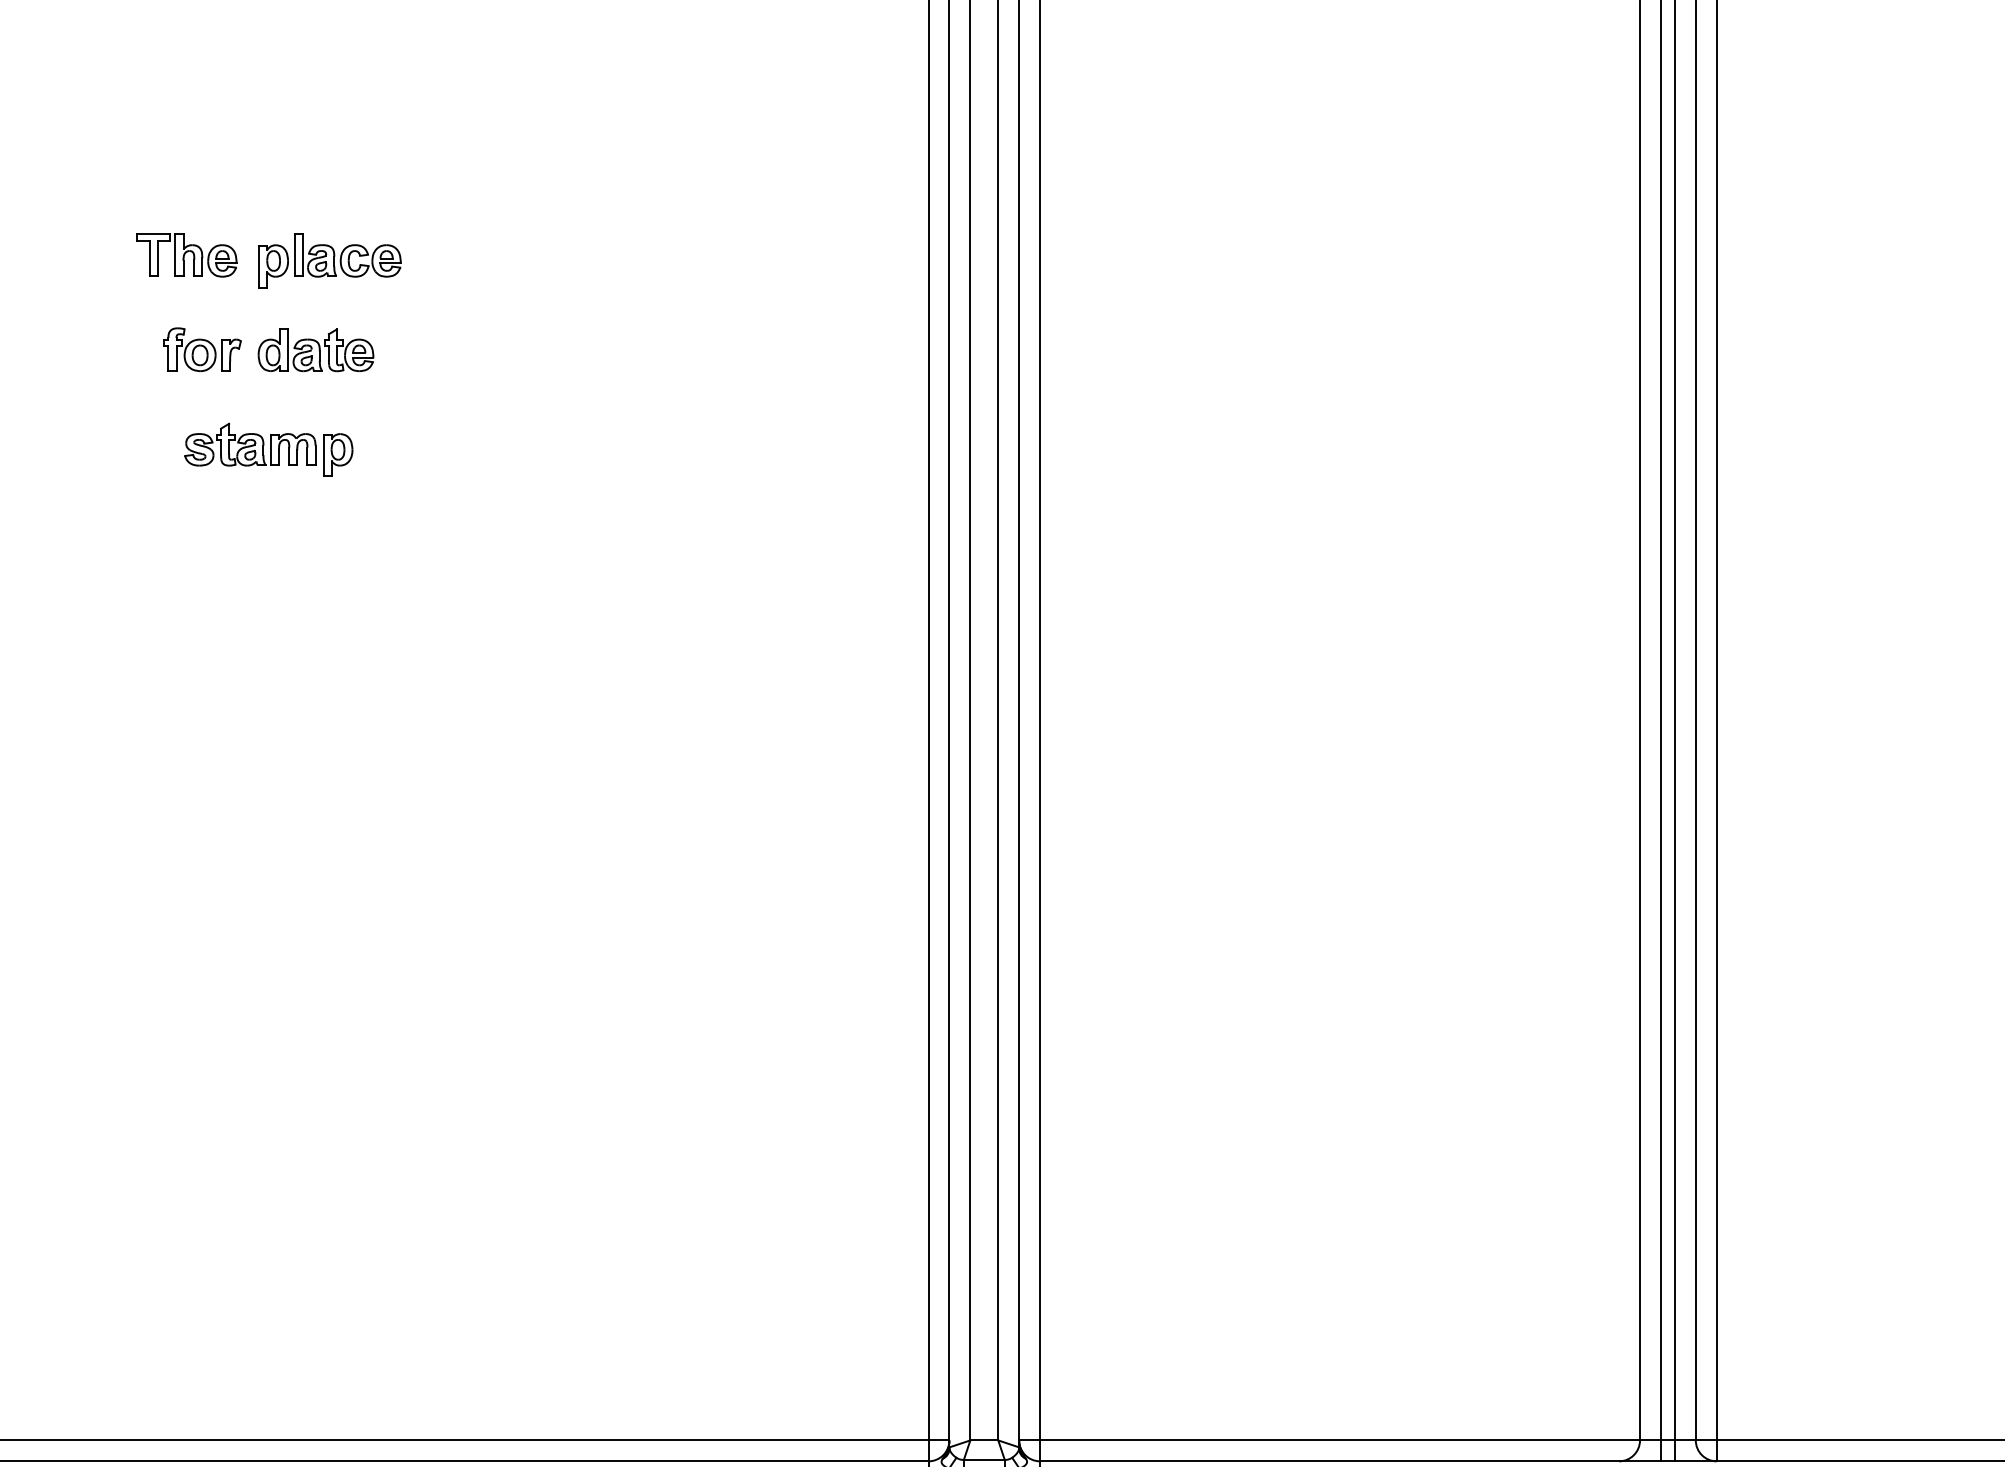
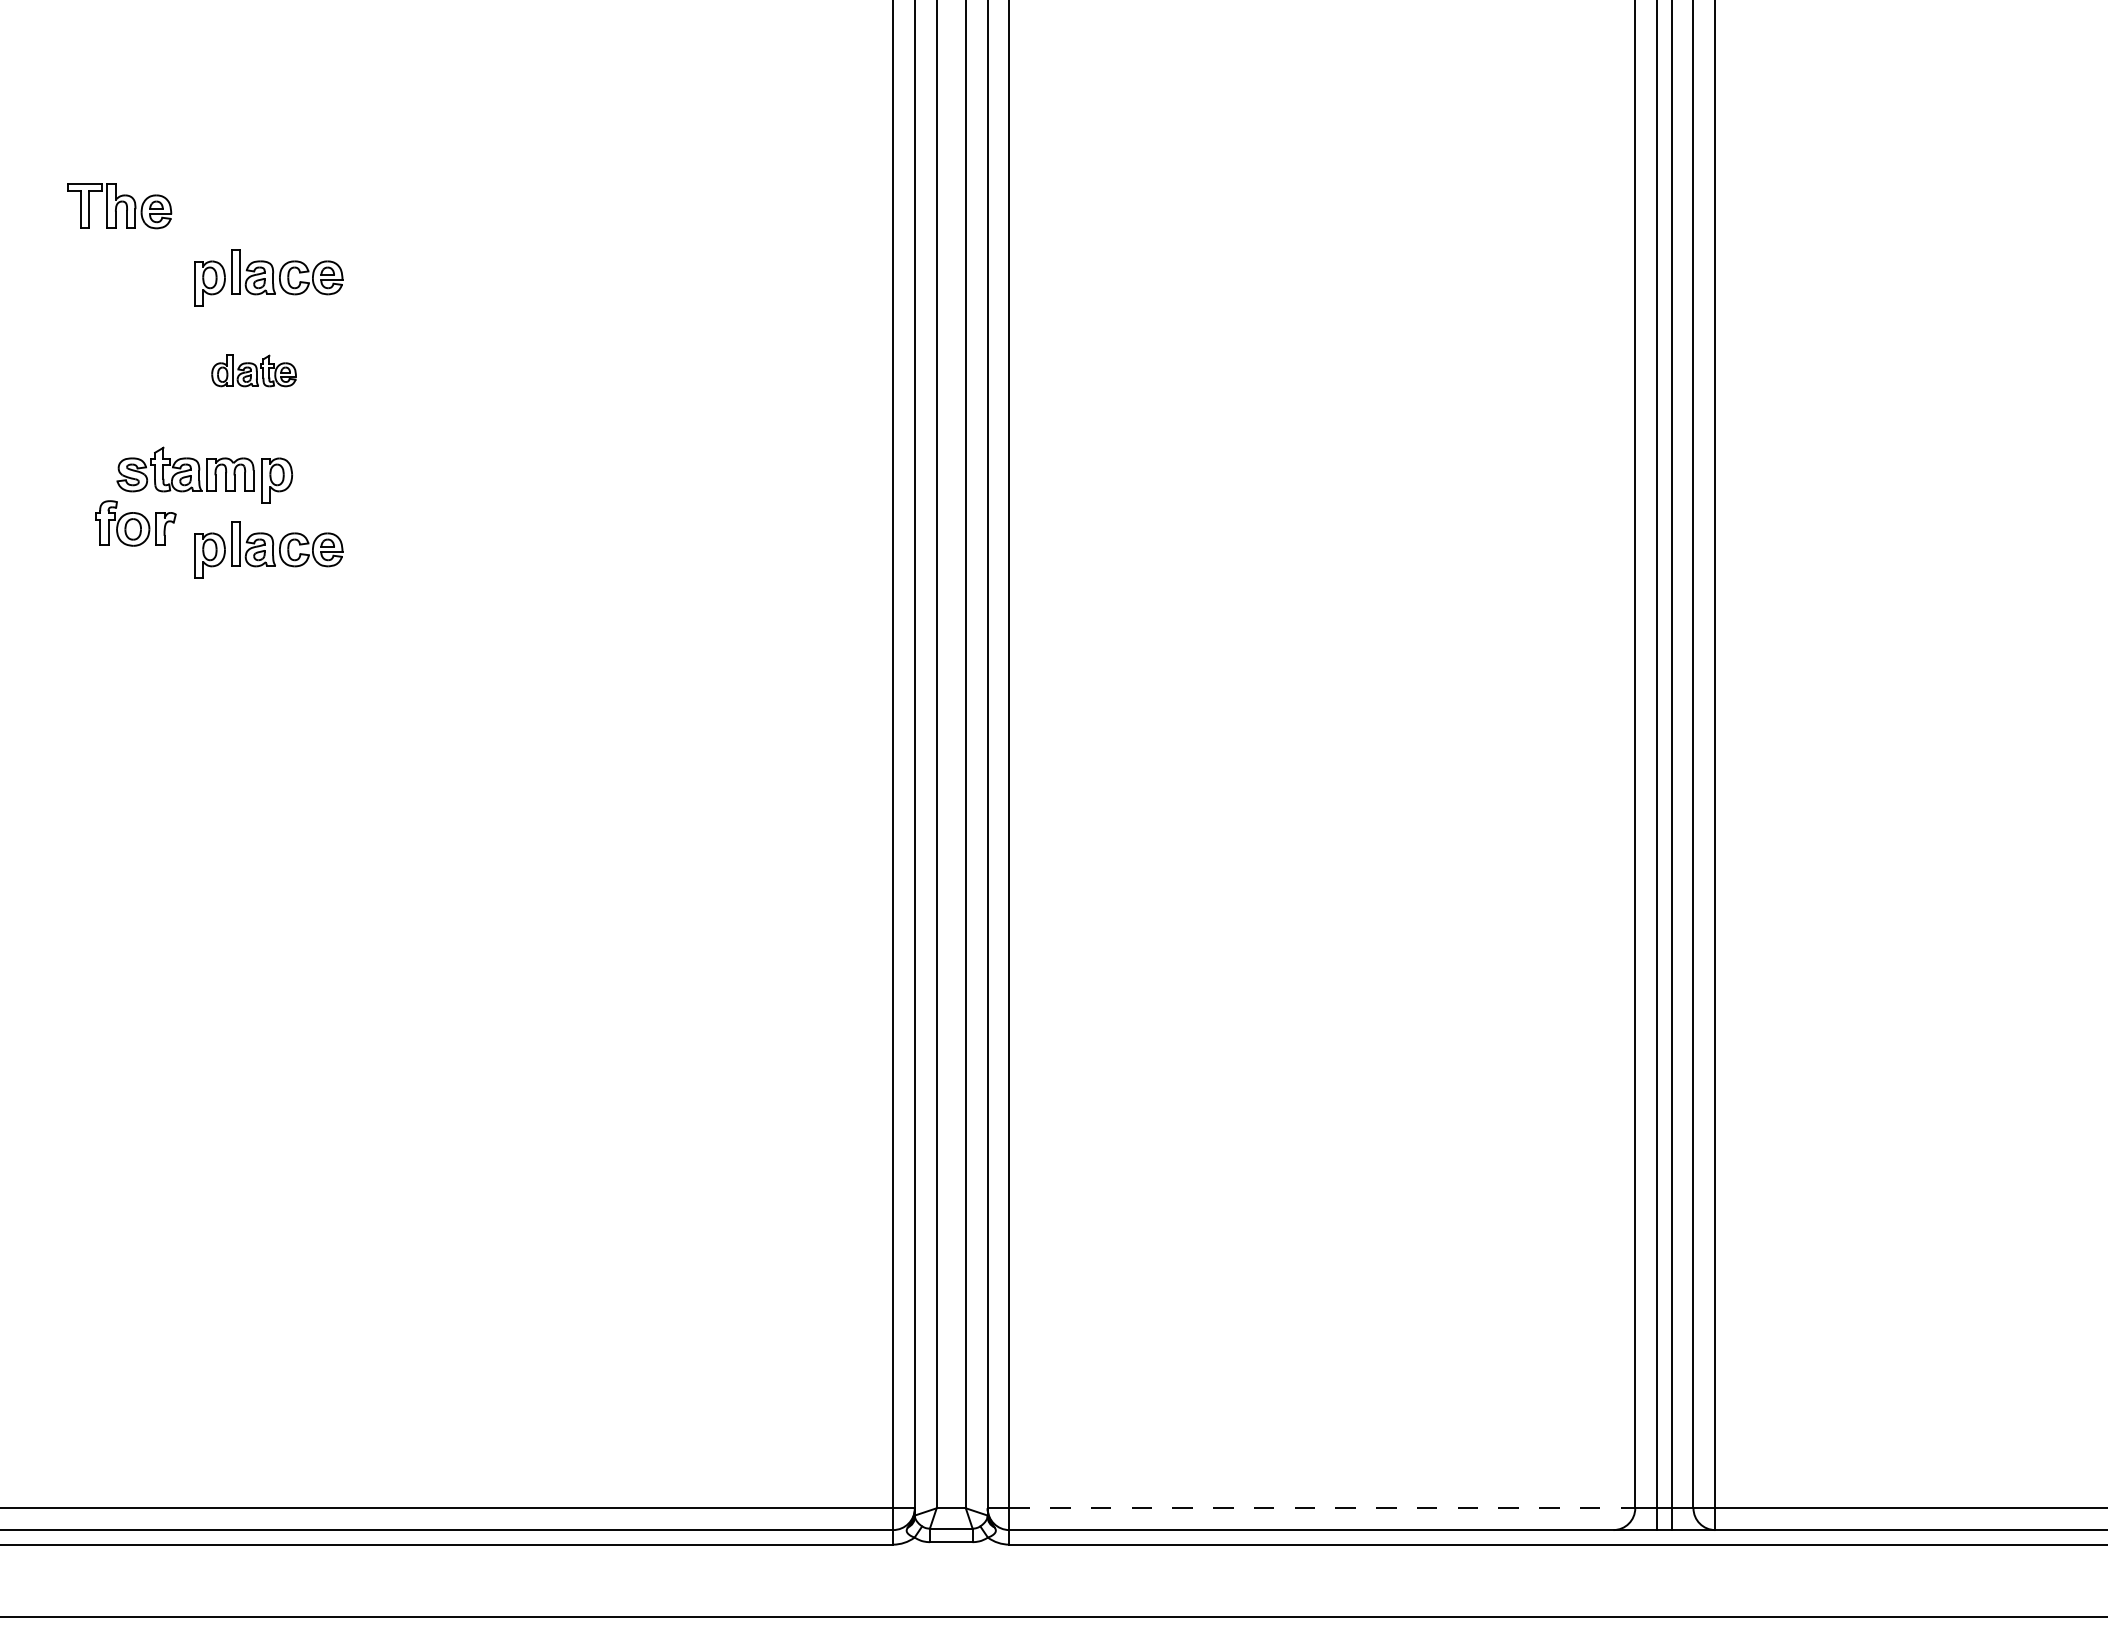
part: (186, 255) -> (119, 206), moved
part: (202, 349) -> (135, 523), moved
part: (315, 349) -> (253, 370), size x0.7
part: (329, 521) -> (268, 549), added
line: (1340, 1440) -> (1322, 1508), solid -> dashed

